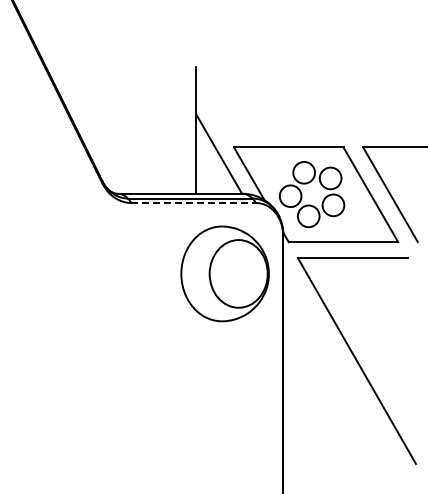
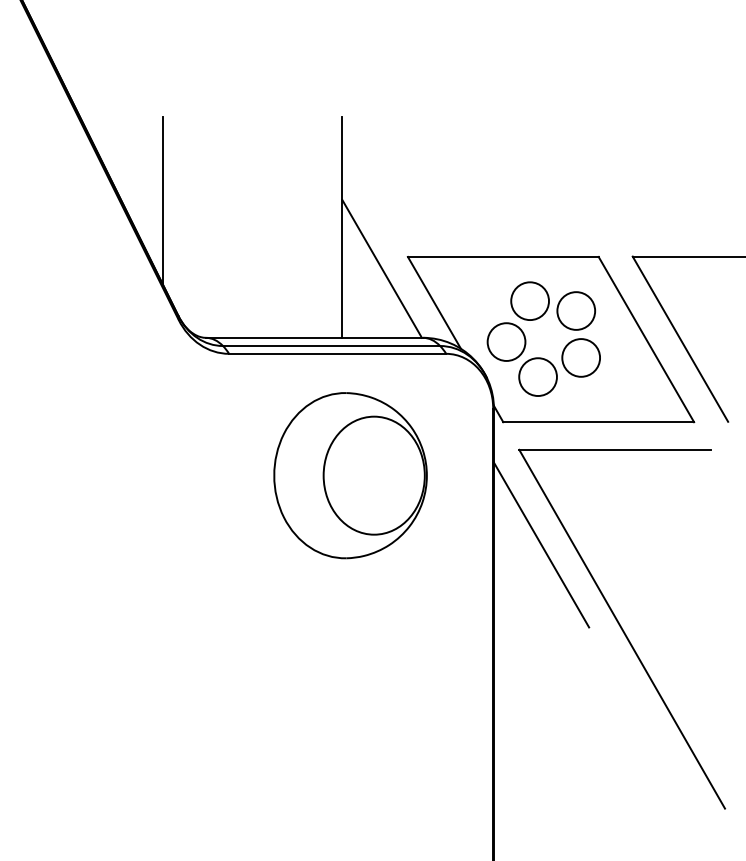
line: (93, 115) -> (163, 201), added
line: (194, 203) -> (339, 354), dashed -> solid
part: (224, 273) -> (349, 474), moved
line: (310, 312) -> (541, 544), added

